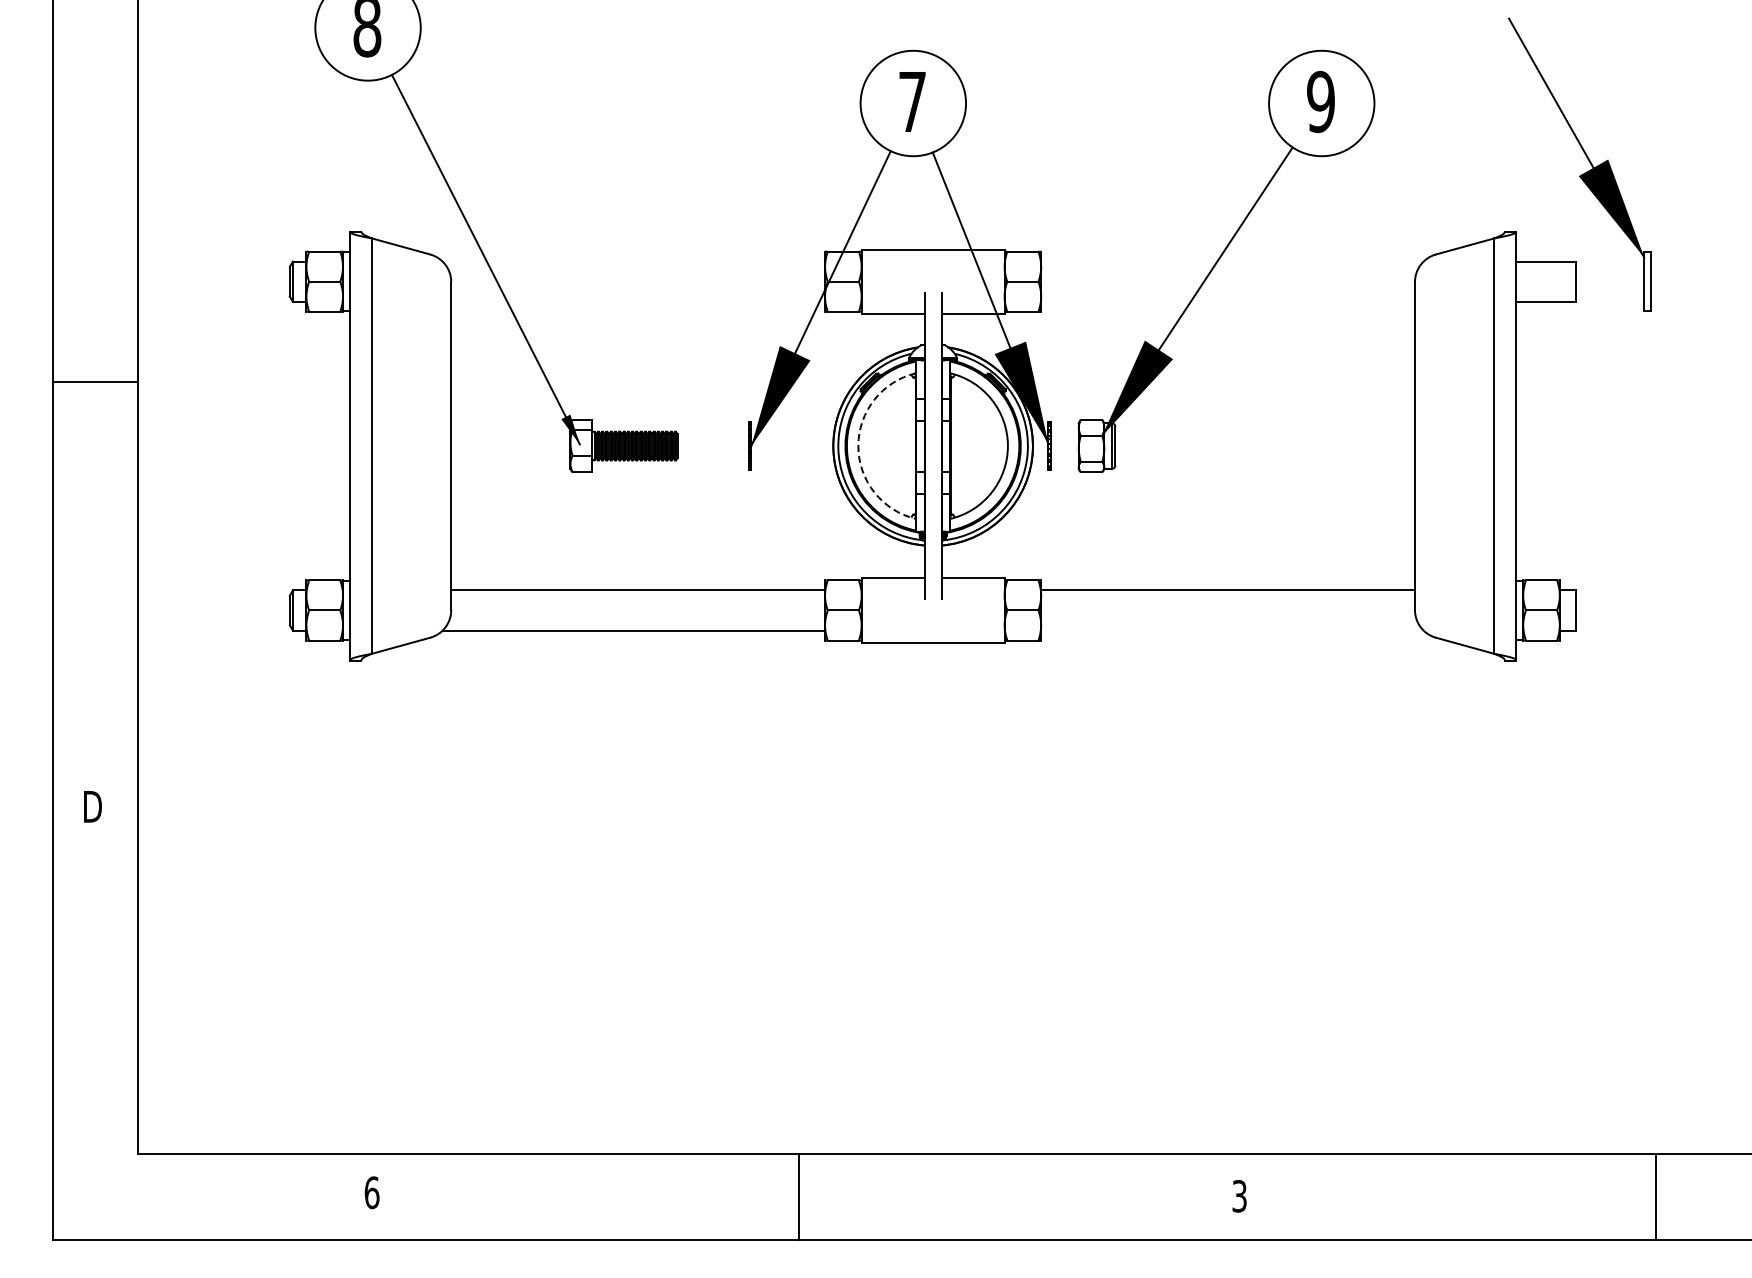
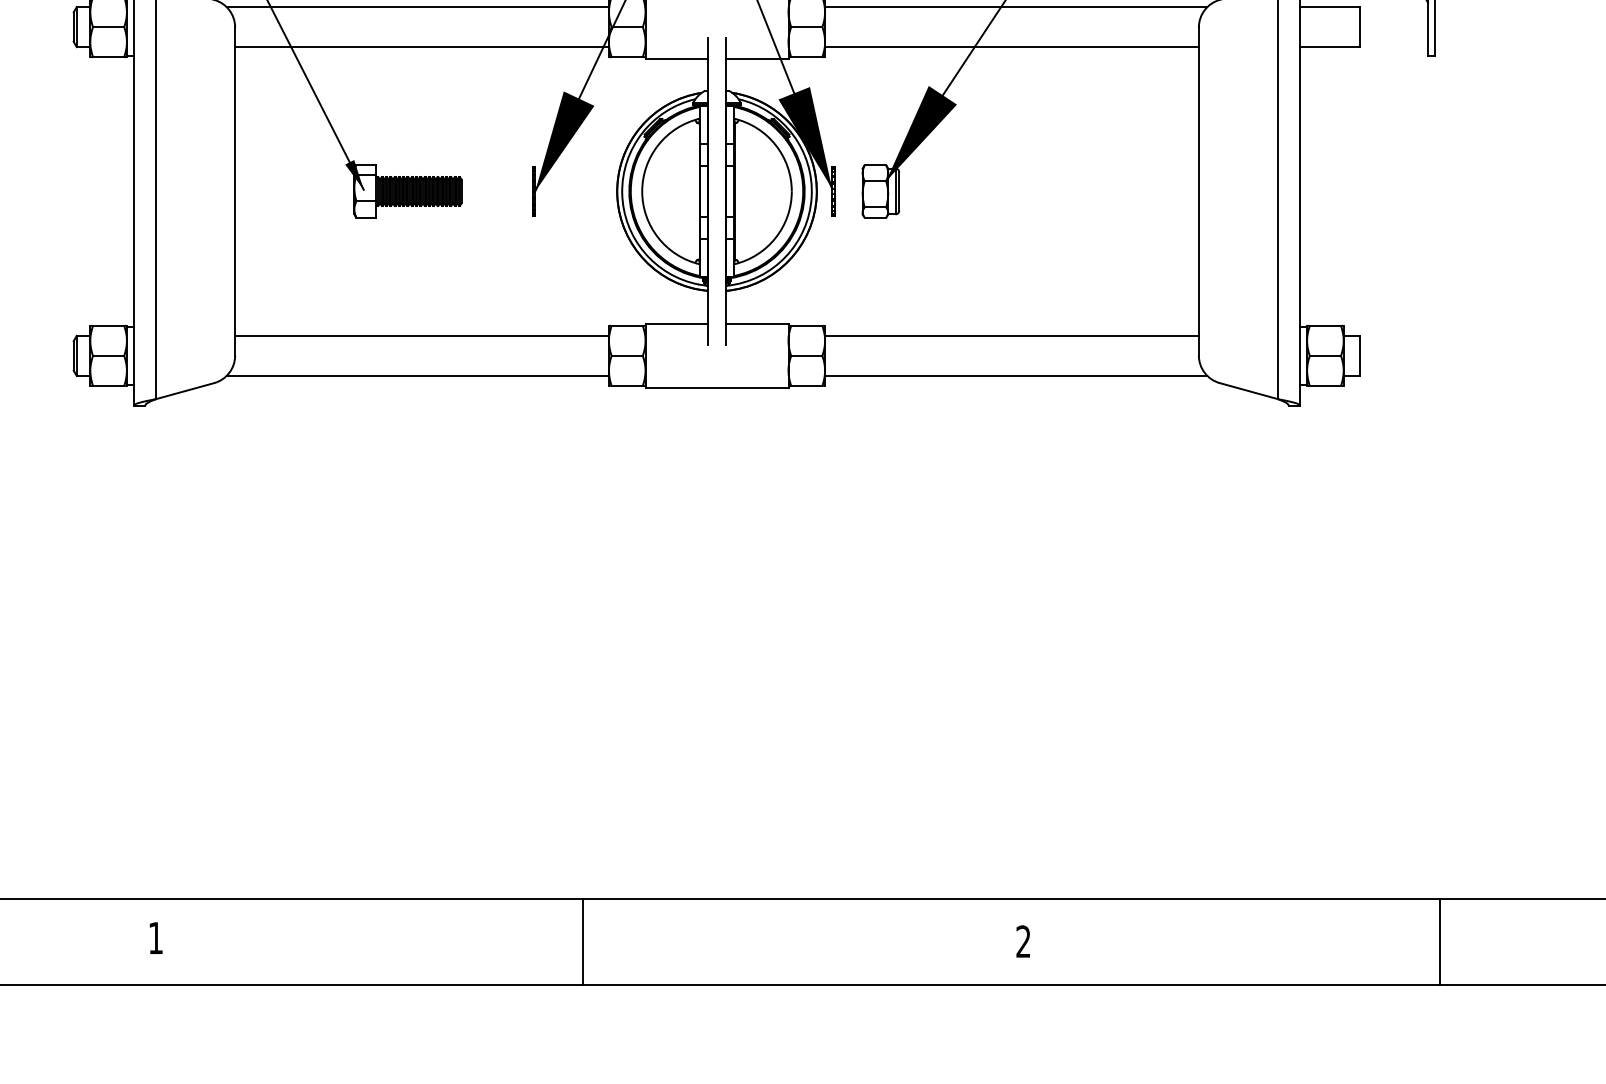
line: (633, 261) -> (417, 6), added
line: (1232, 261) -> (1016, 6), added
line: (638, 301) -> (422, 46), added
line: (1227, 301) -> (1011, 46), added
arc: (858, 446) -> (642, 191), dashed -> solid
line: (1232, 630) -> (1016, 375), added
text: (371, 1192) -> (155, 937), 6 -> 1
text: (1239, 1196) -> (1023, 941), 3 -> 2

